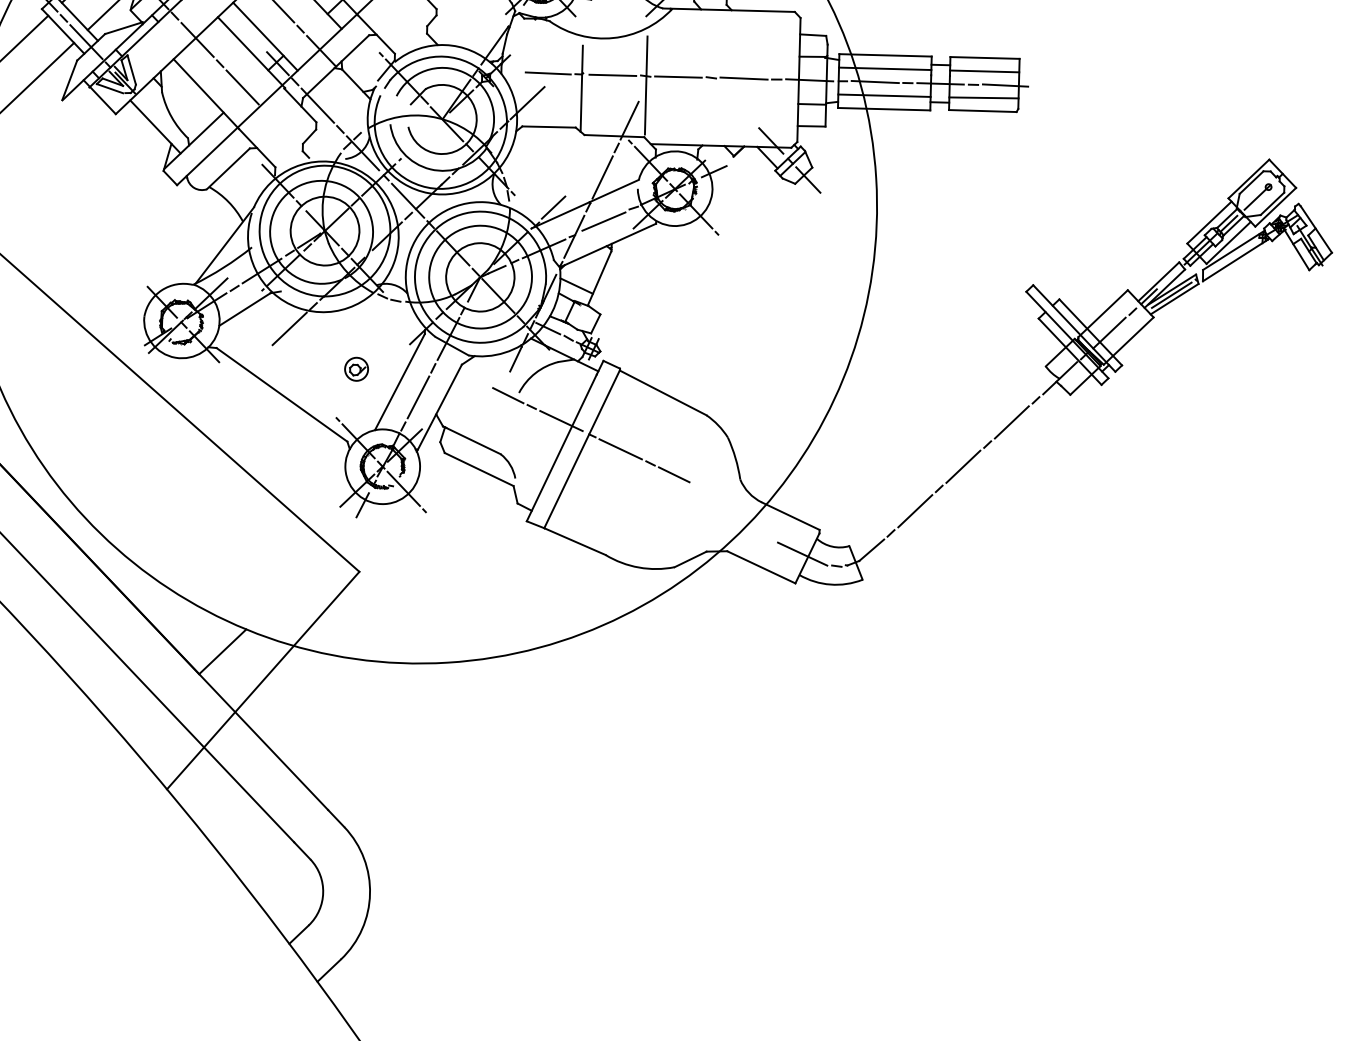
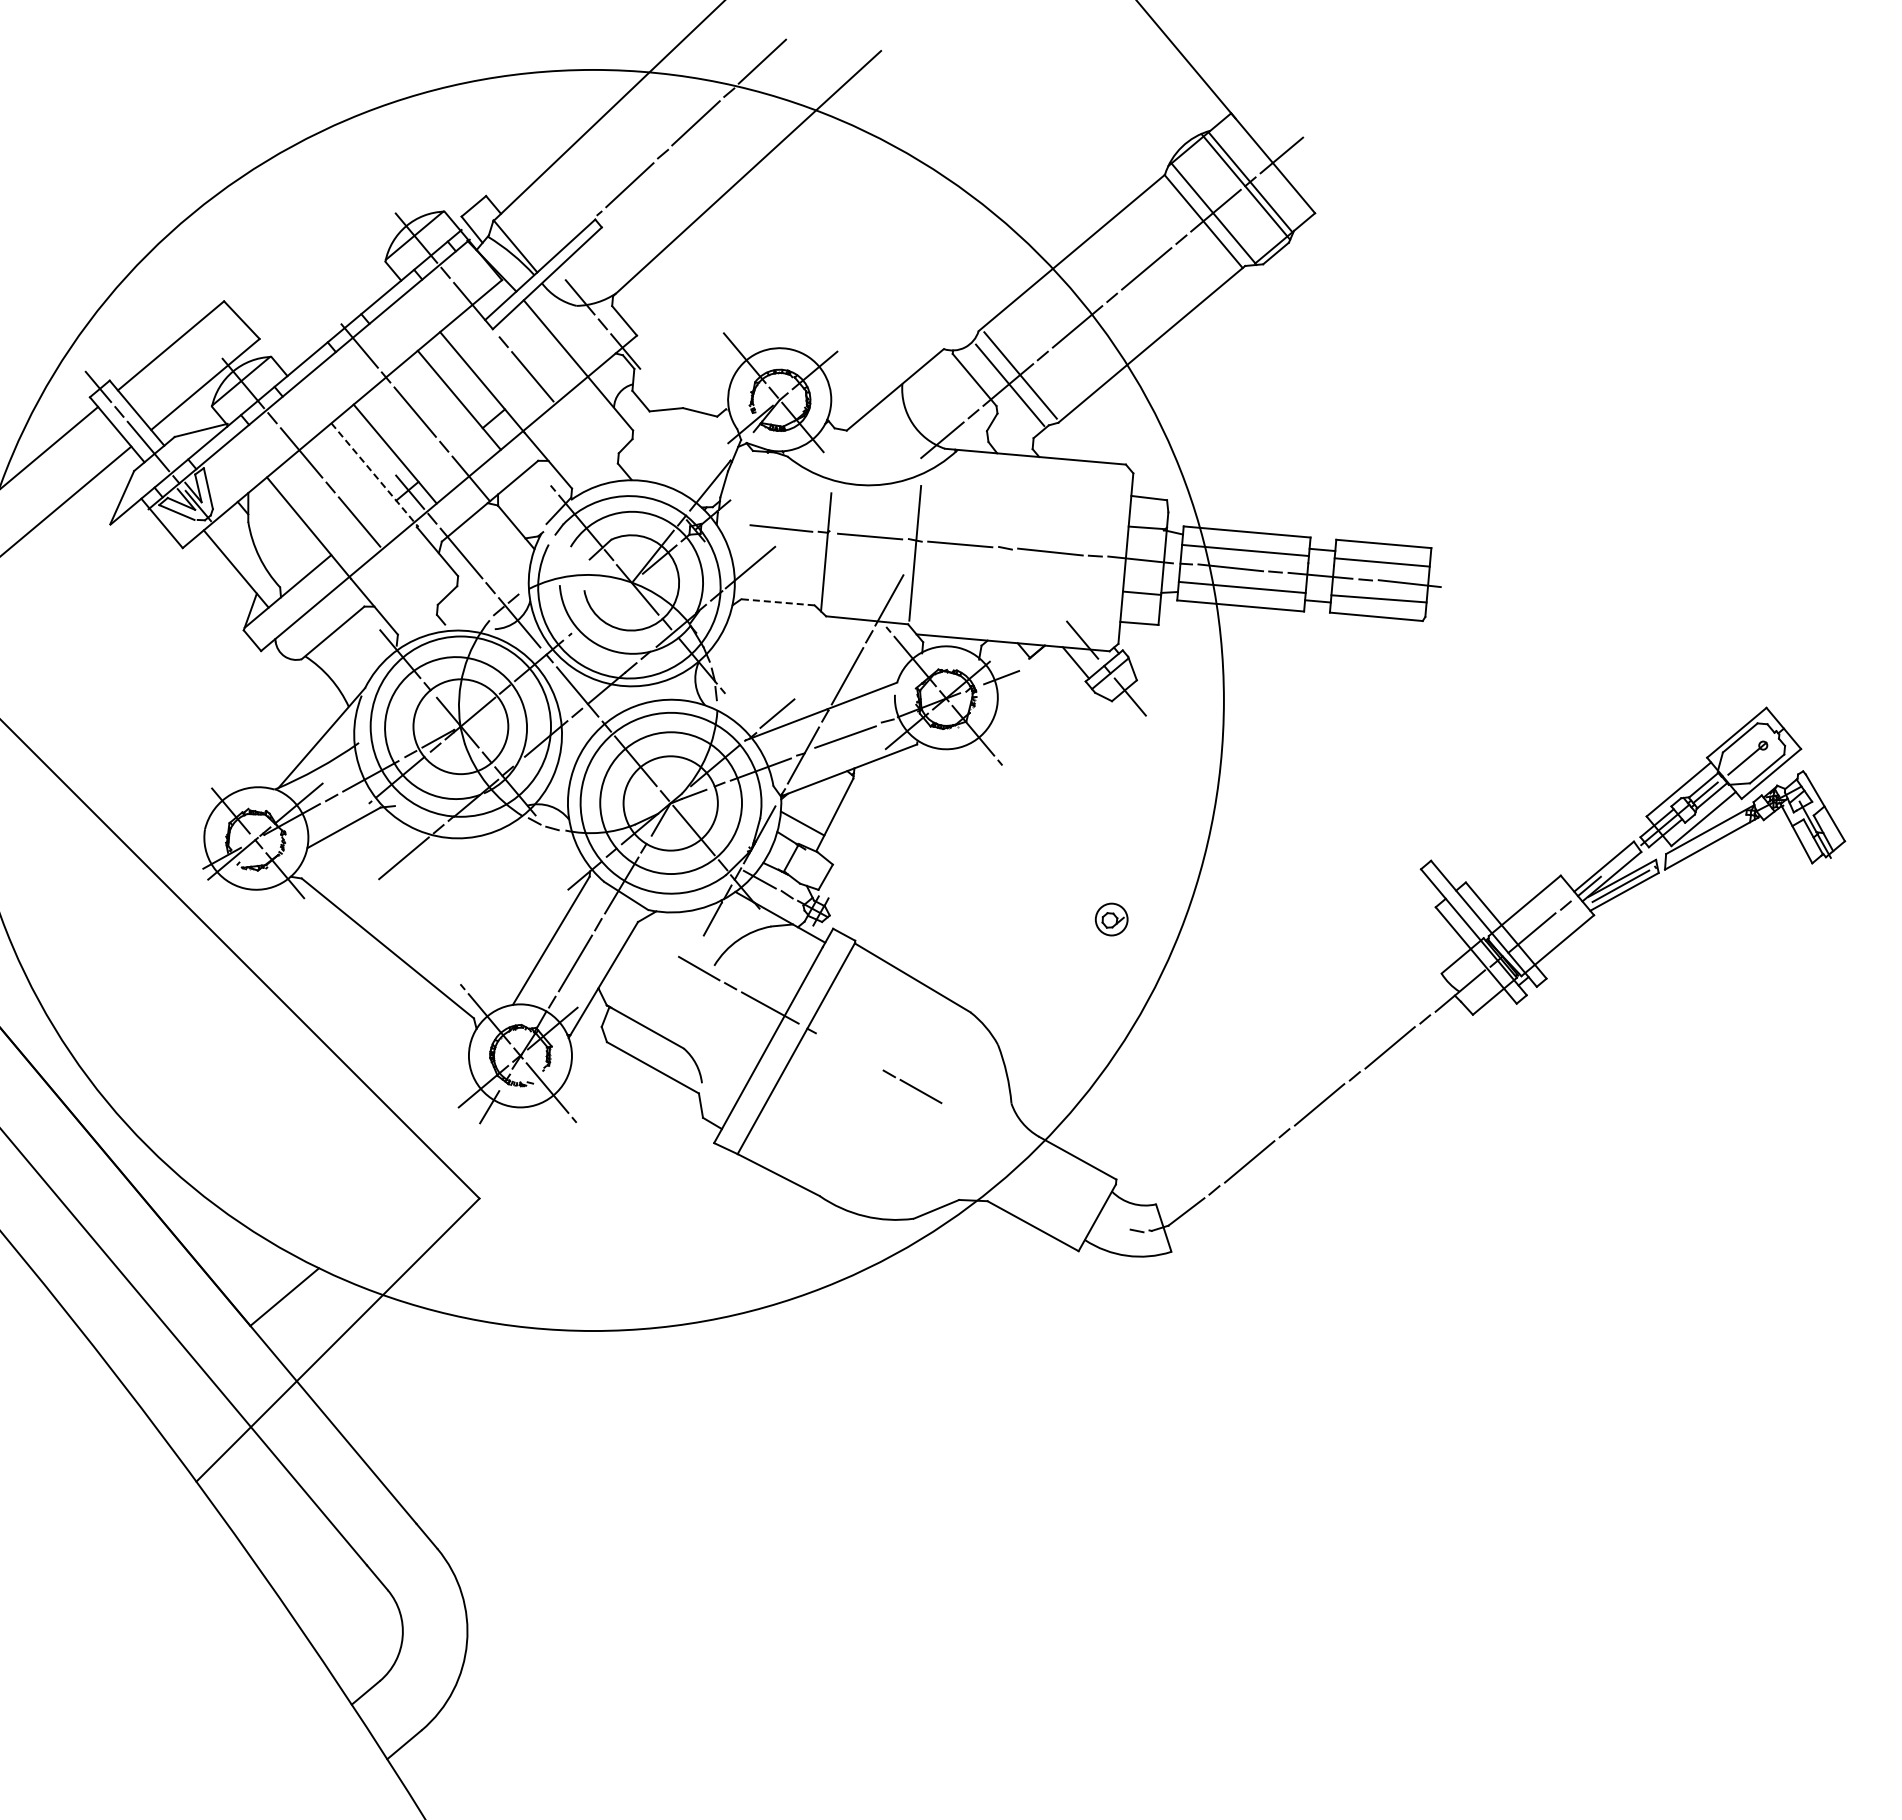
line: (251, 53) -> (374, 475), solid -> dashed
line: (549, 127) -> (778, 602), solid -> dashed
part: (356, 369) -> (1111, 919), moved
line: (620, 449) -> (849, 1051), removed
line: (802, 554) -> (1090, 1211), removed

